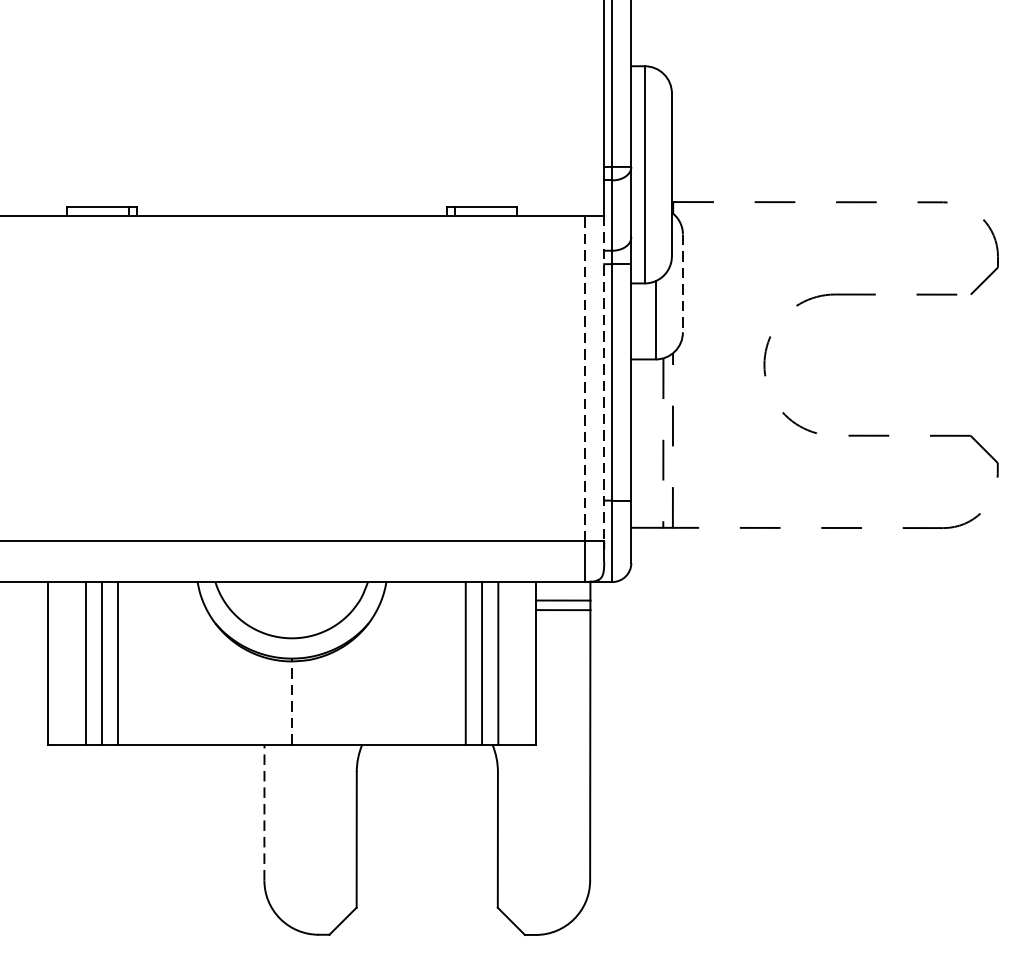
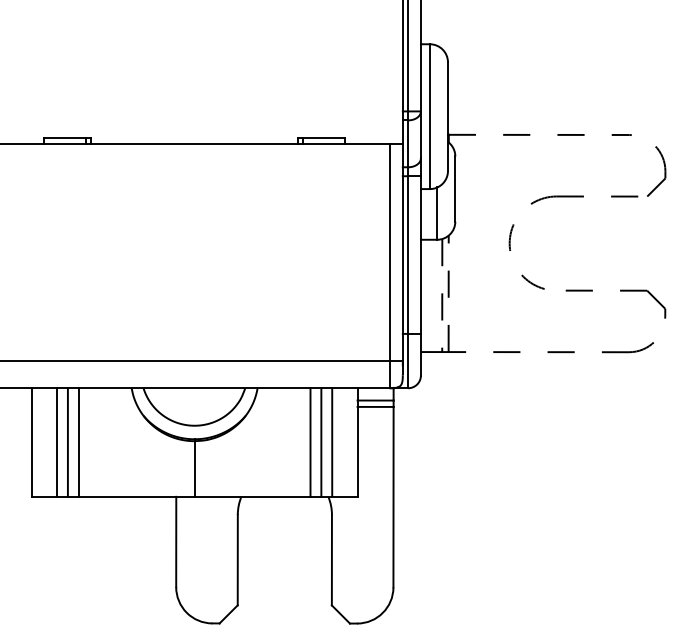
line: (683, 284) -> (455, 189), dashed -> solid
line: (585, 378) -> (390, 252), dashed -> solid
line: (603, 378) -> (402, 252), dashed -> solid
line: (291, 703) -> (194, 469), dashed -> solid
line: (264, 811) -> (176, 541), dashed -> solid

